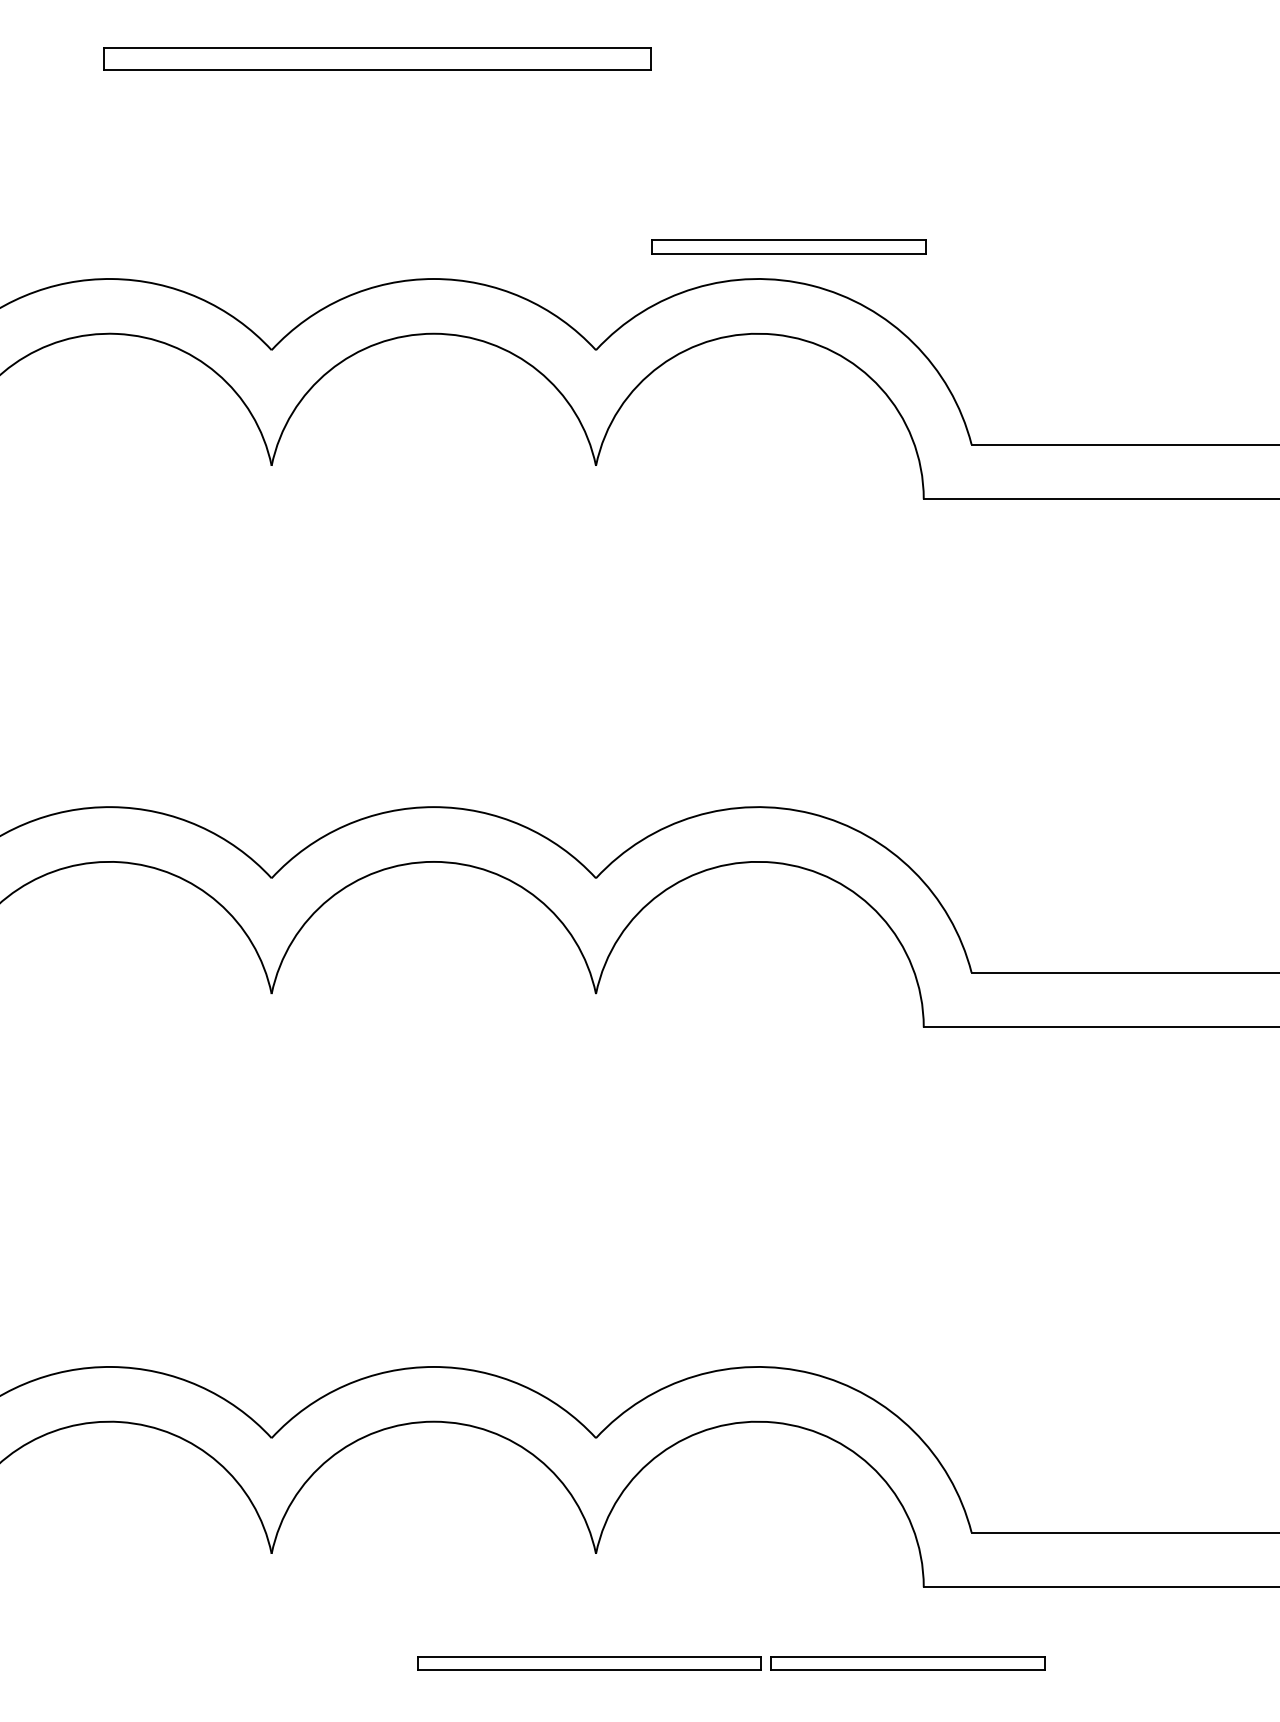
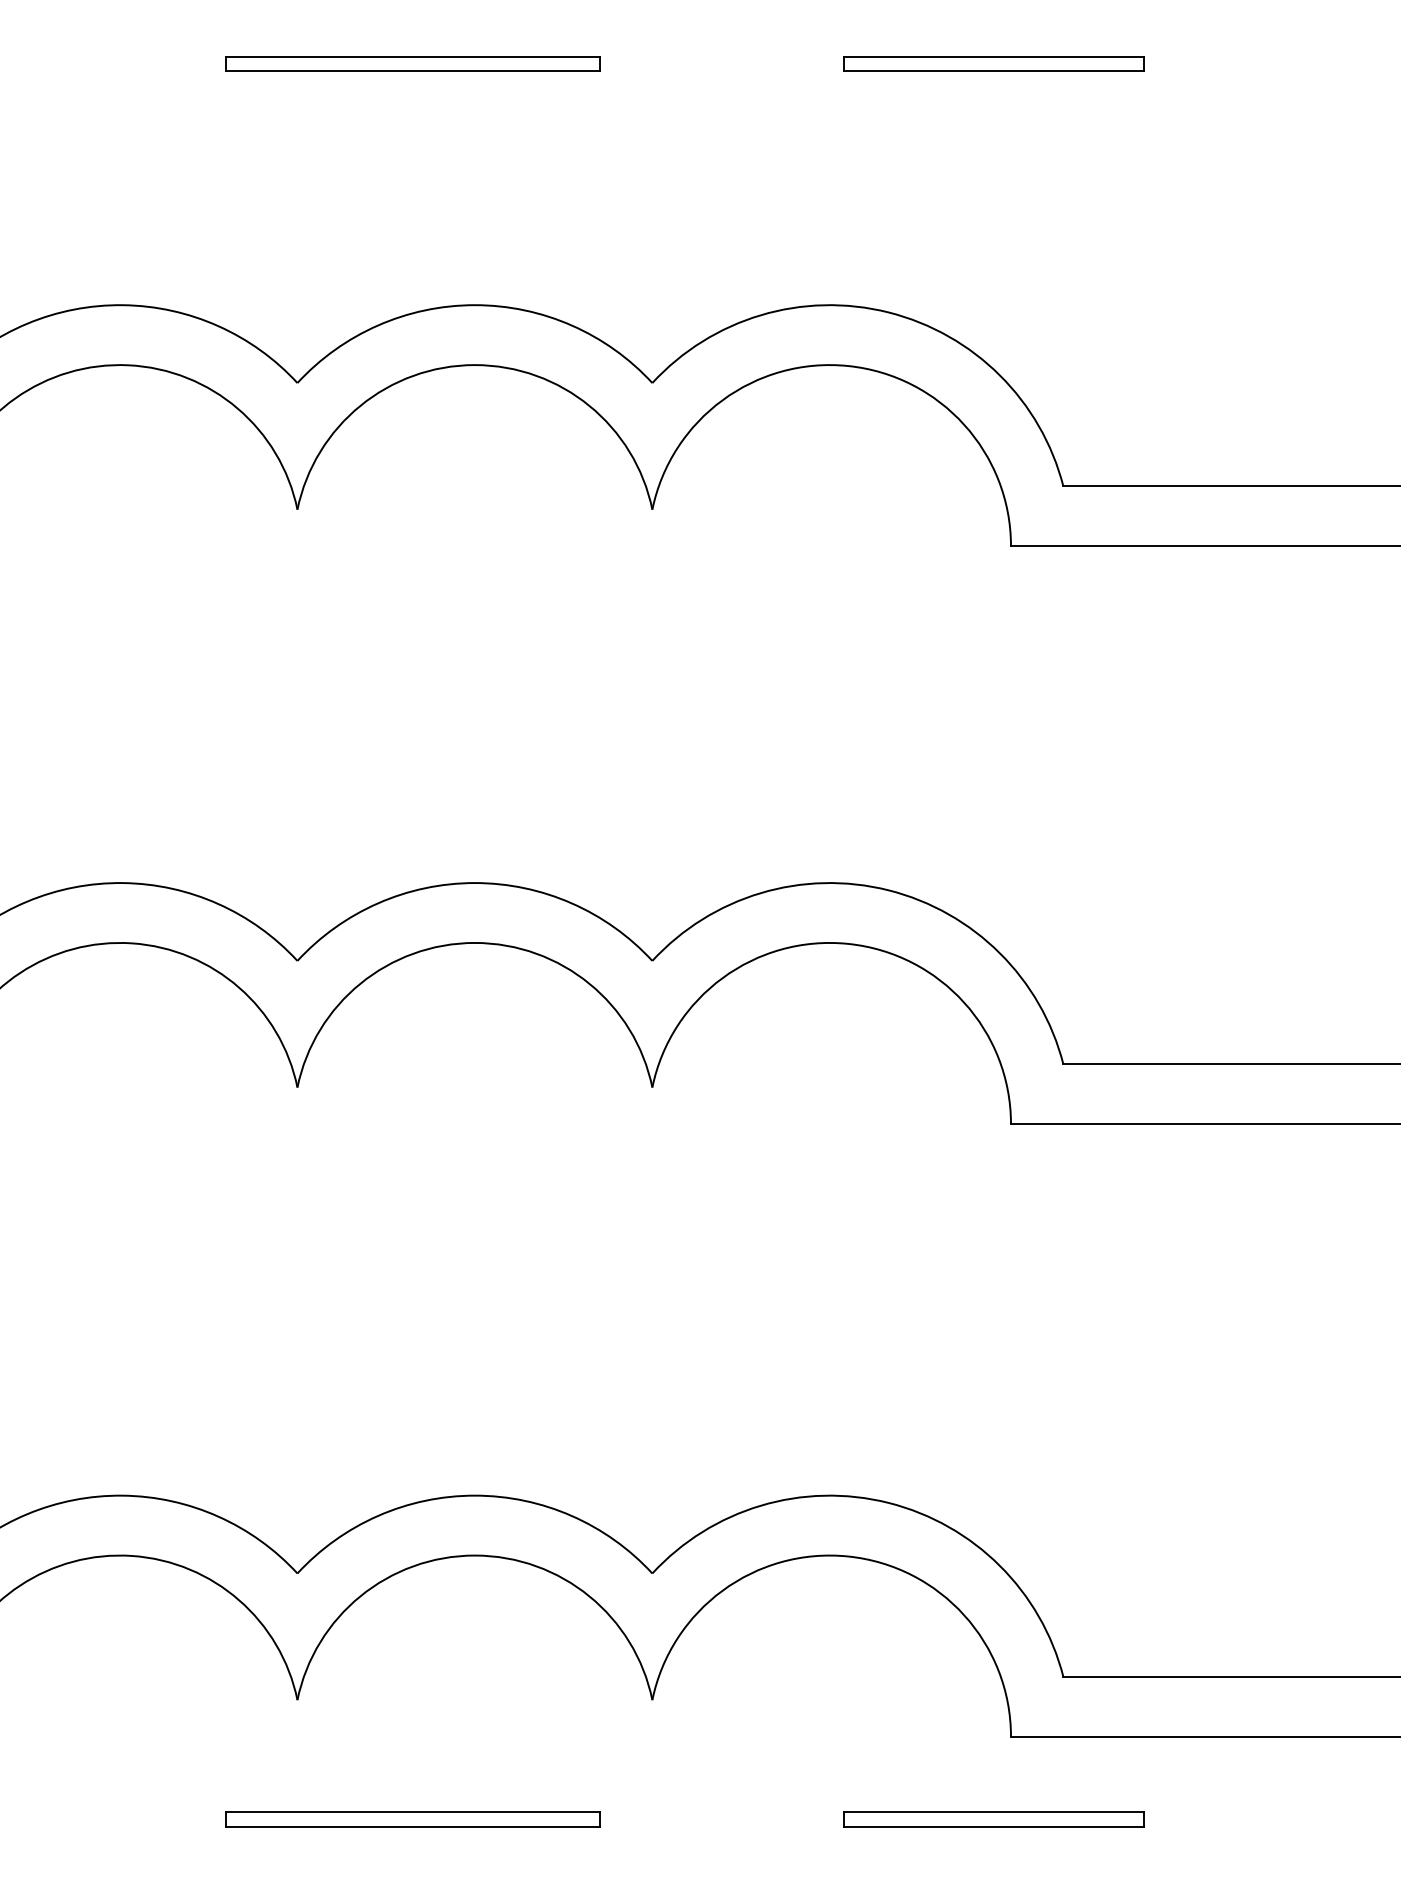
part: (376, 58) -> (412, 63), size x0.62
part: (788, 246) -> (993, 63), moved
part: (588, 1662) -> (412, 1819), moved

